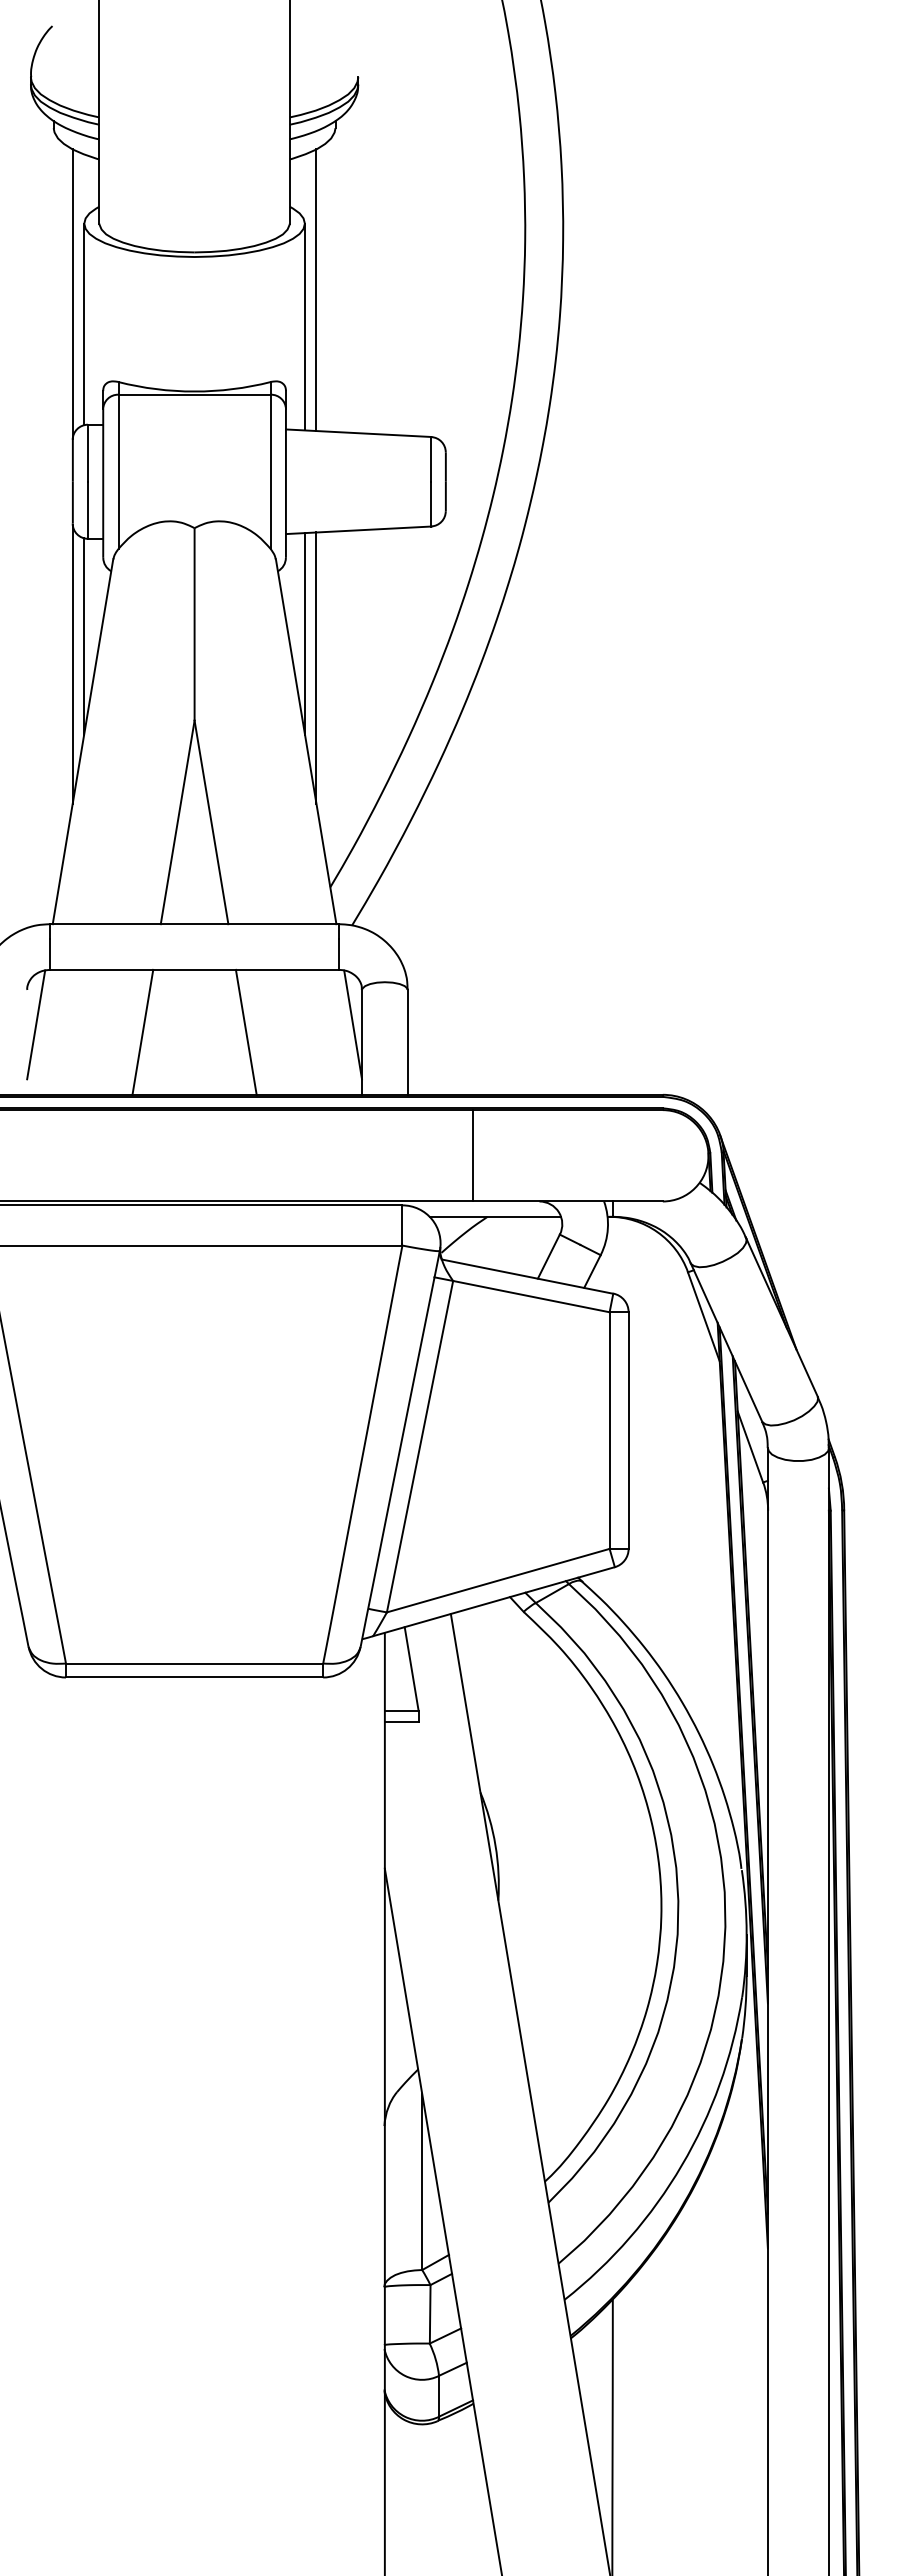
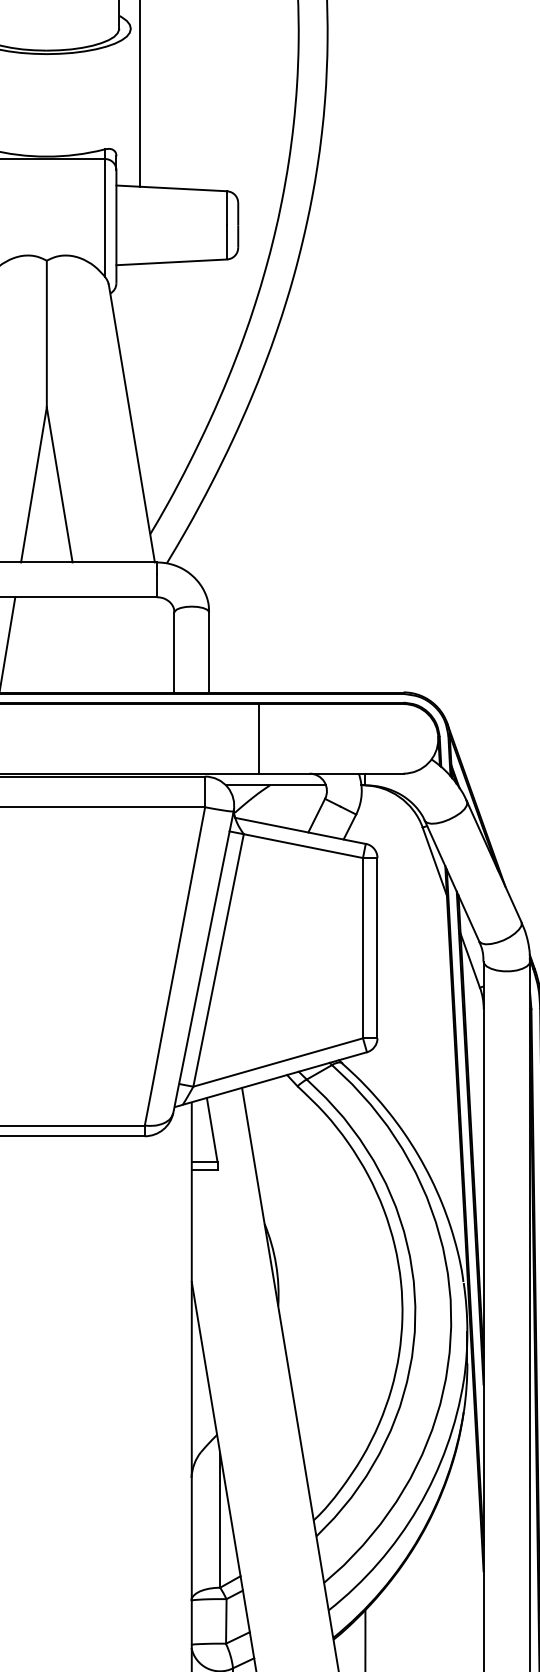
line: (304, 326) -> (130, 107), removed
line: (304, 633) -> (130, 340), removed
line: (316, 667) -> (139, 366), removed
line: (353, 1024) -> (167, 638), removed
line: (245, 1032) -> (85, 644), removed

